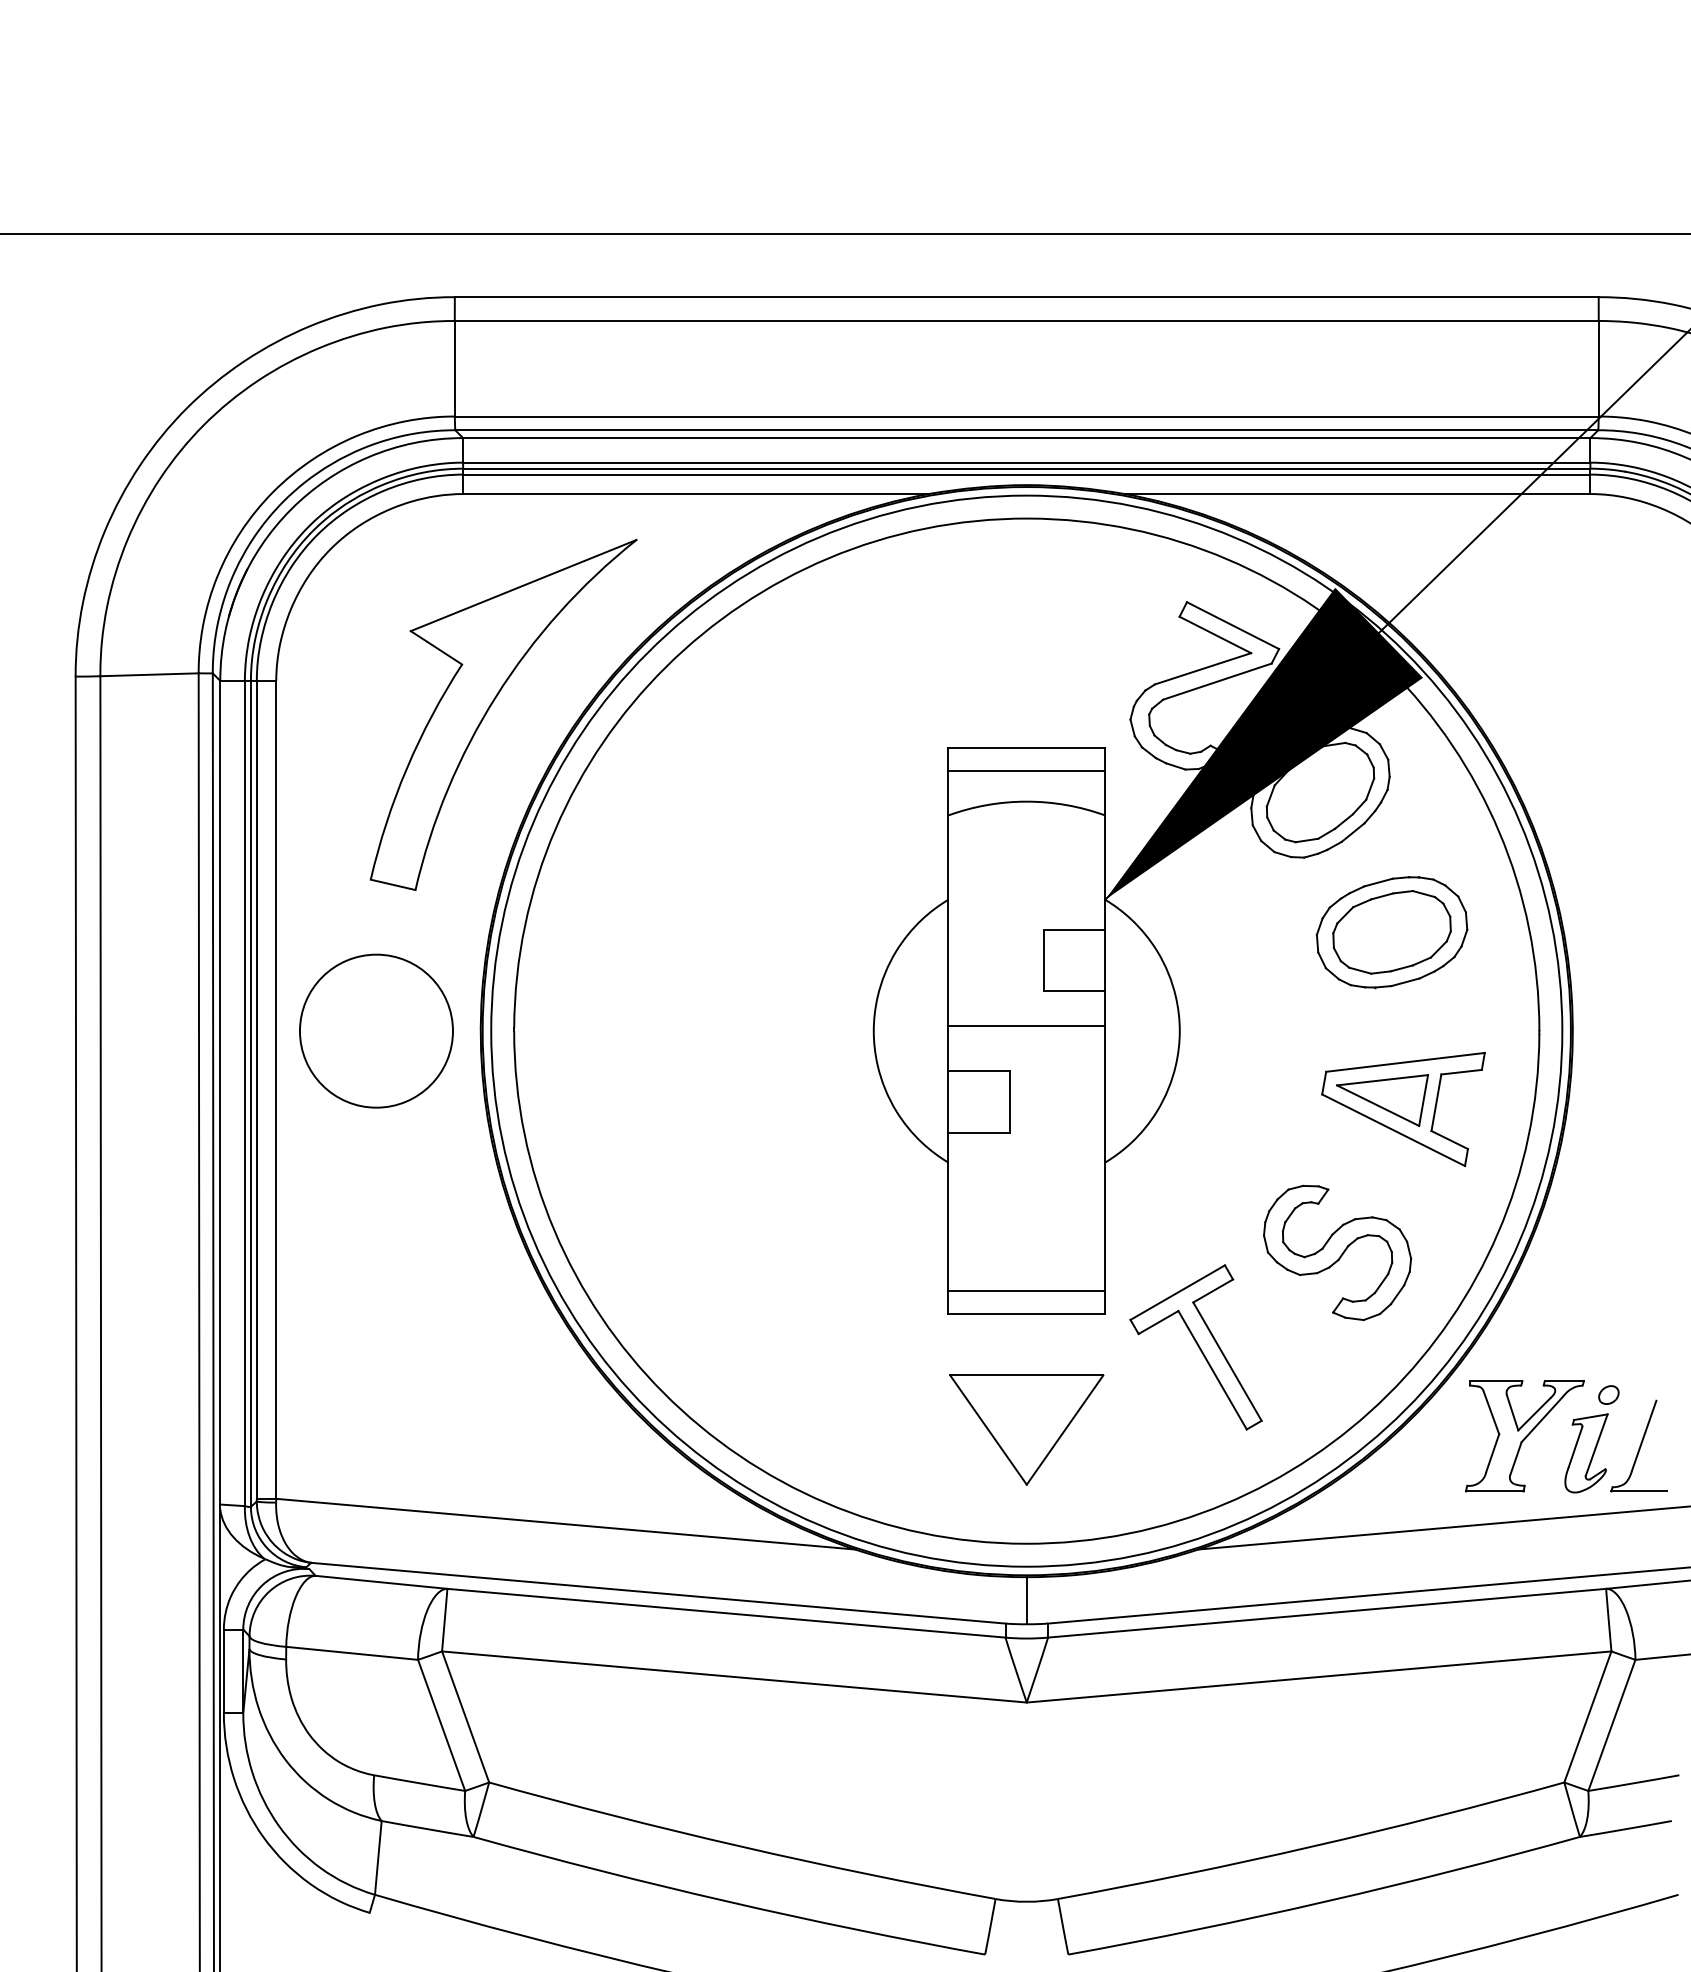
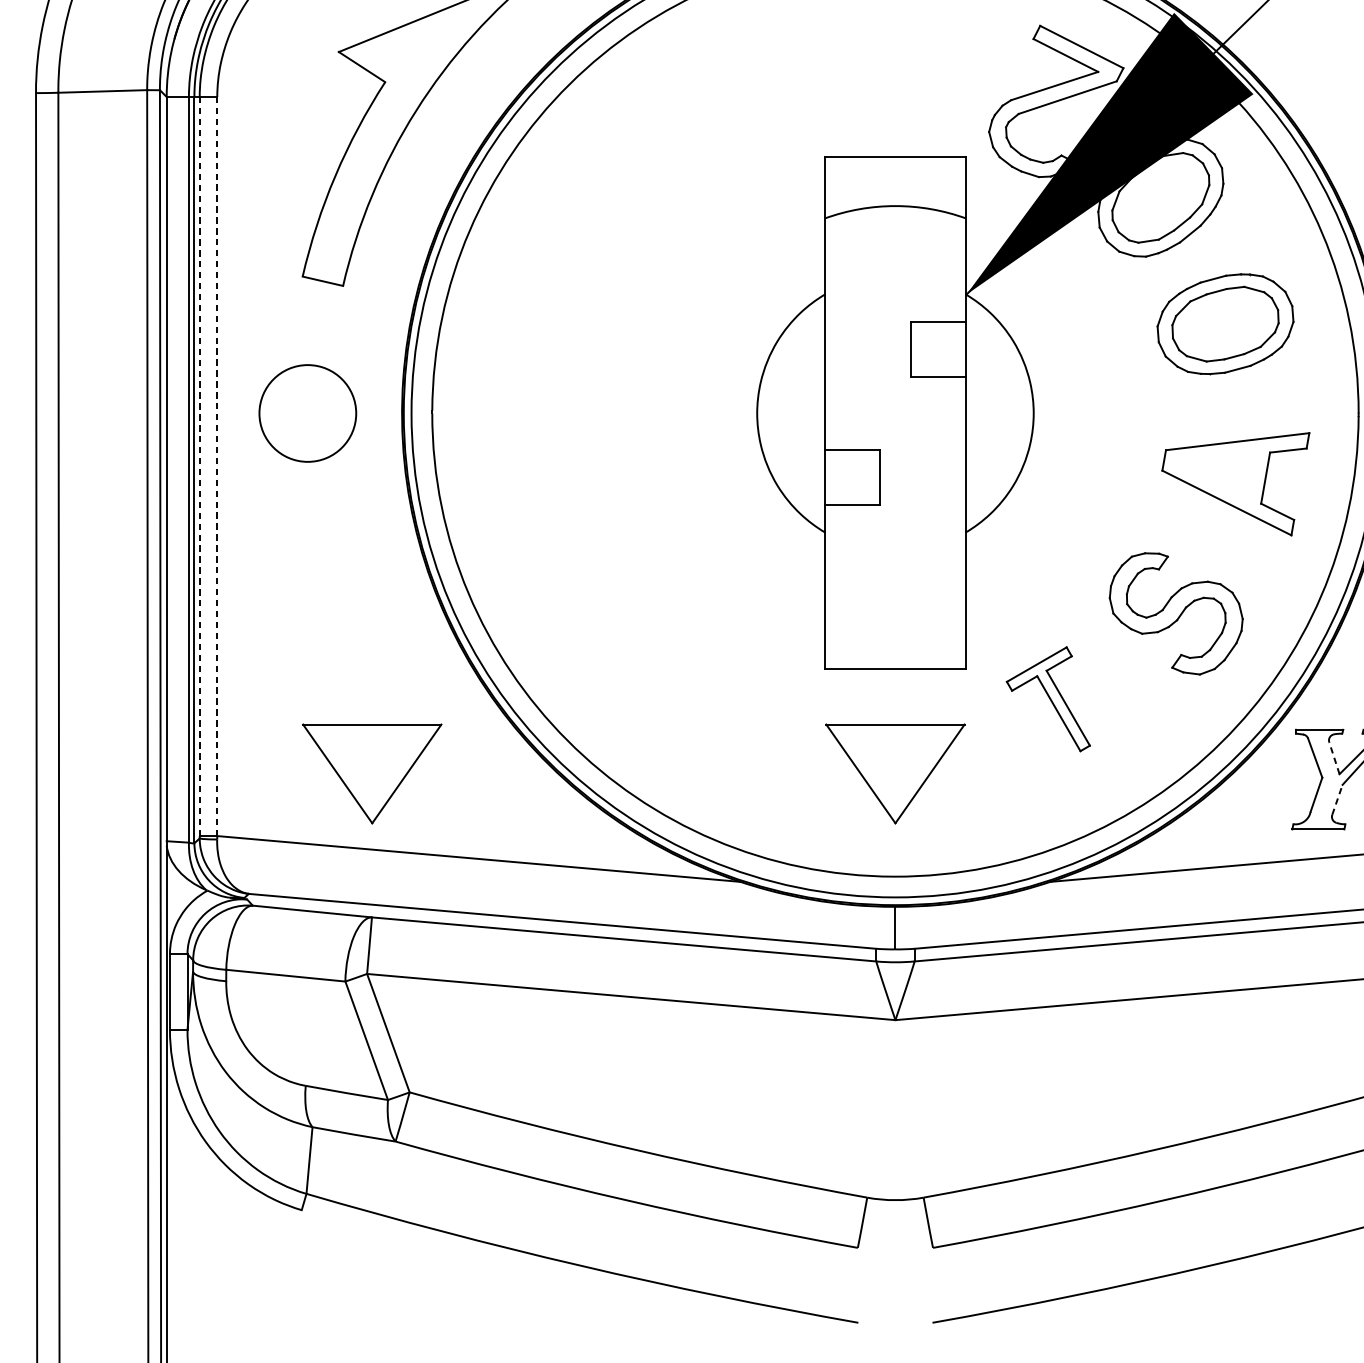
line: (1026, 770) -> (895, 177), removed
line: (1026, 1026) -> (895, 409), removed
circle: (375, 1030) -> (306, 412), size x0.7
line: (256, 1089) -> (199, 466), solid -> dashed
line: (276, 1089) -> (217, 466), solid -> dashed
part: (1382, 1100) -> (1216, 476), removed
line: (1026, 1291) -> (895, 648), removed
part: (1195, 1347) -> (1047, 699), size x0.7
line: (1512, 1412) -> (1334, 758), solid -> dashed
part: (447, 1429) -> (372, 773), added
line: (1515, 1458) -> (1337, 799), solid -> dashed

